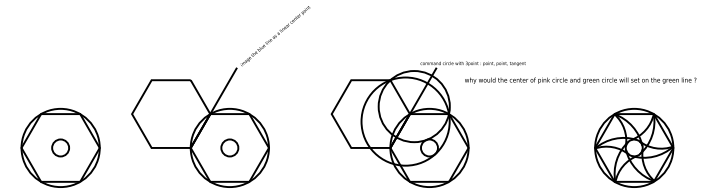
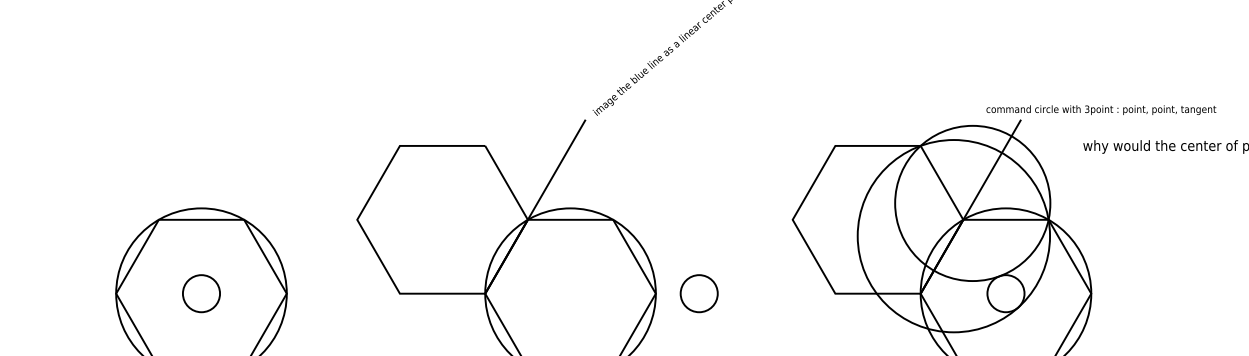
circle: (229, 147) -> (698, 292), moved

